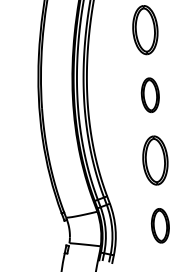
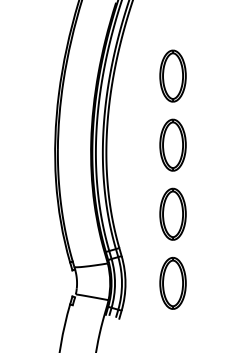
part: (149, 94) -> (172, 144), size x1.43
part: (159, 225) -> (172, 283), size x1.43

